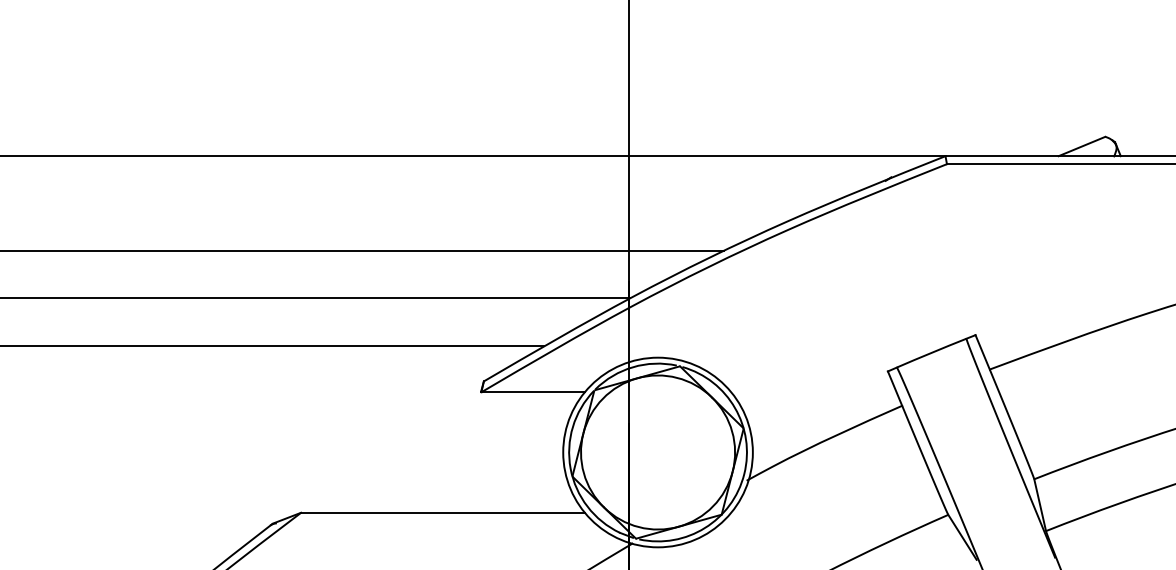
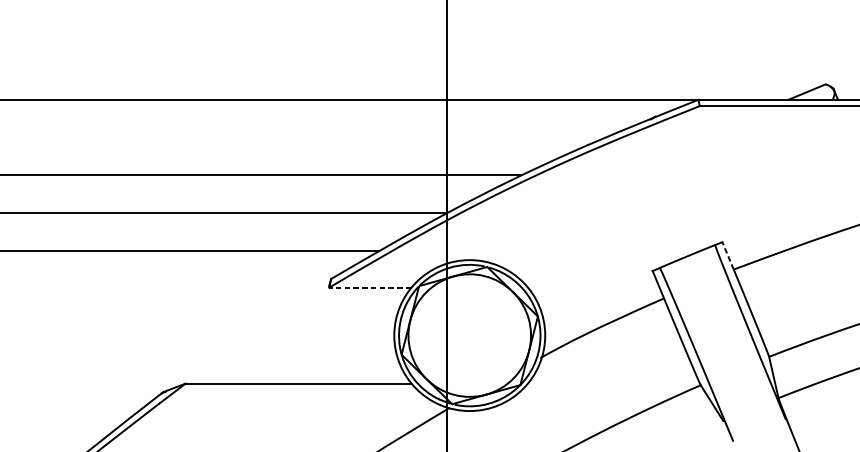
line: (982, 352) -> (727, 256), solid -> dashed
line: (533, 392) -> (370, 287), solid -> dashed

